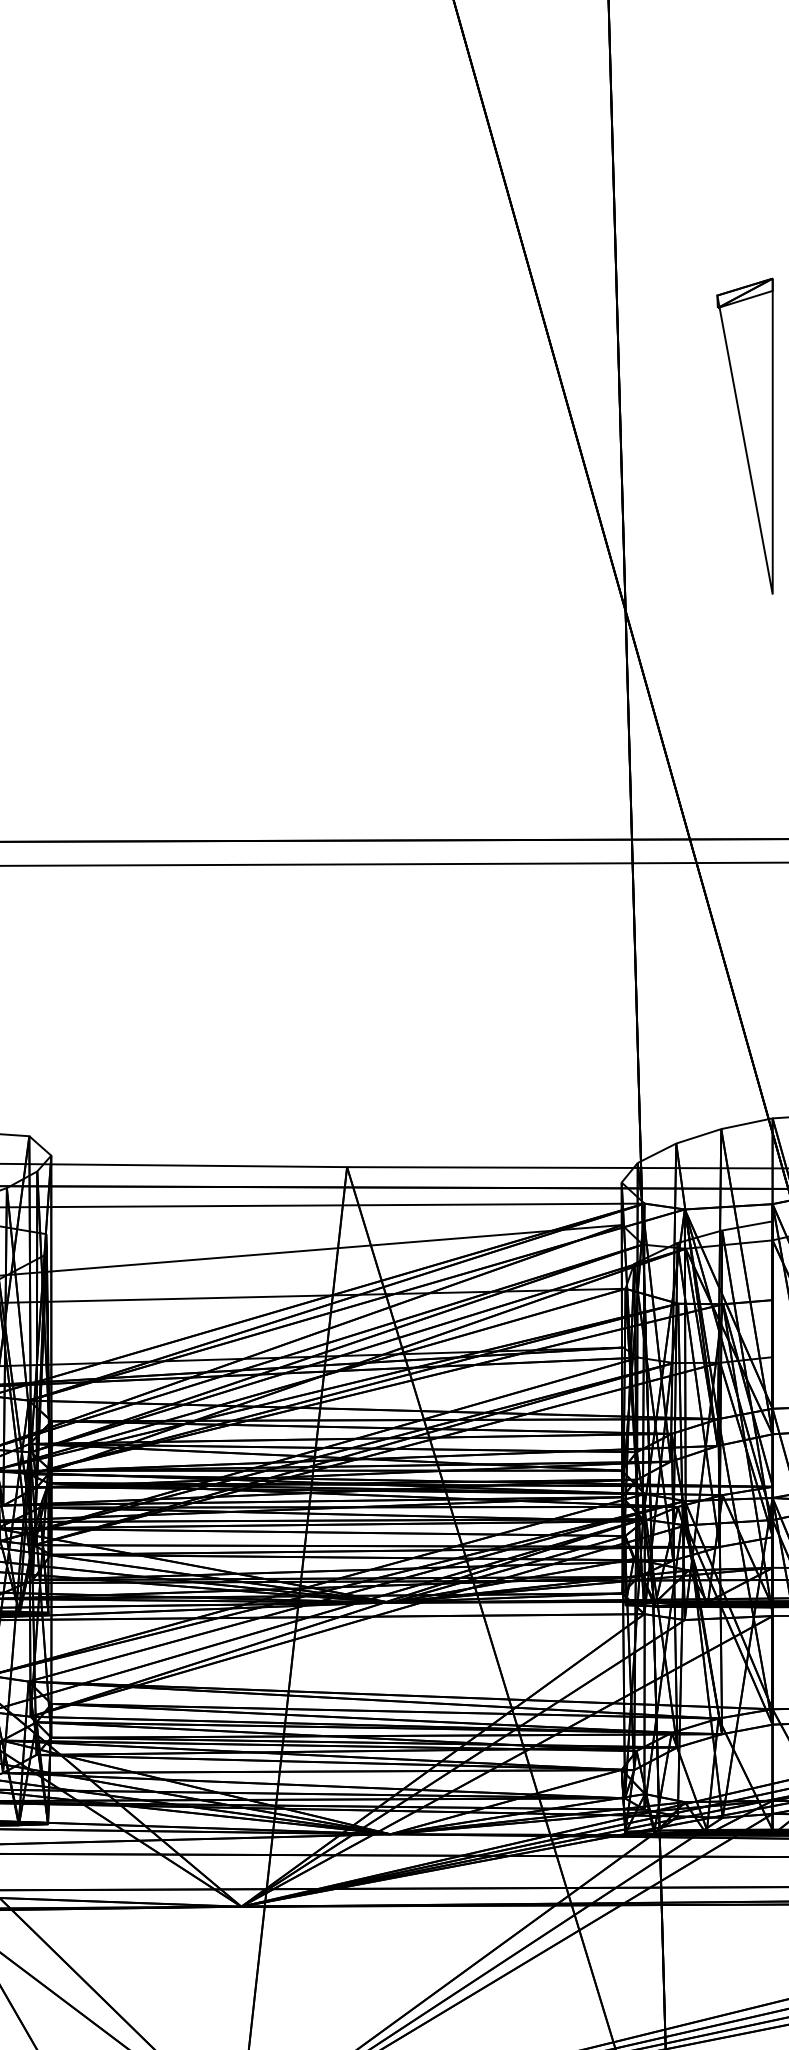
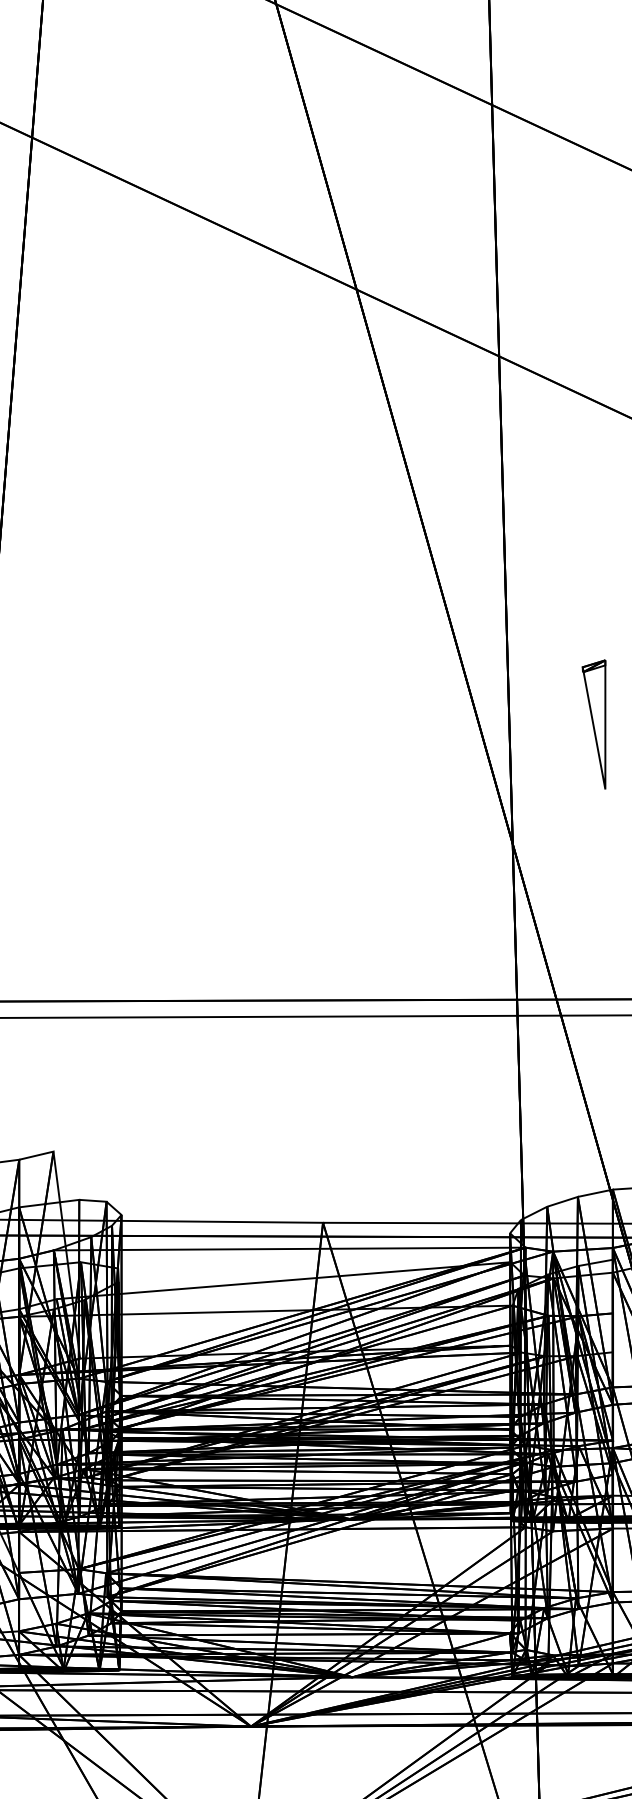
part: (744, 435) -> (593, 724), size x0.6

